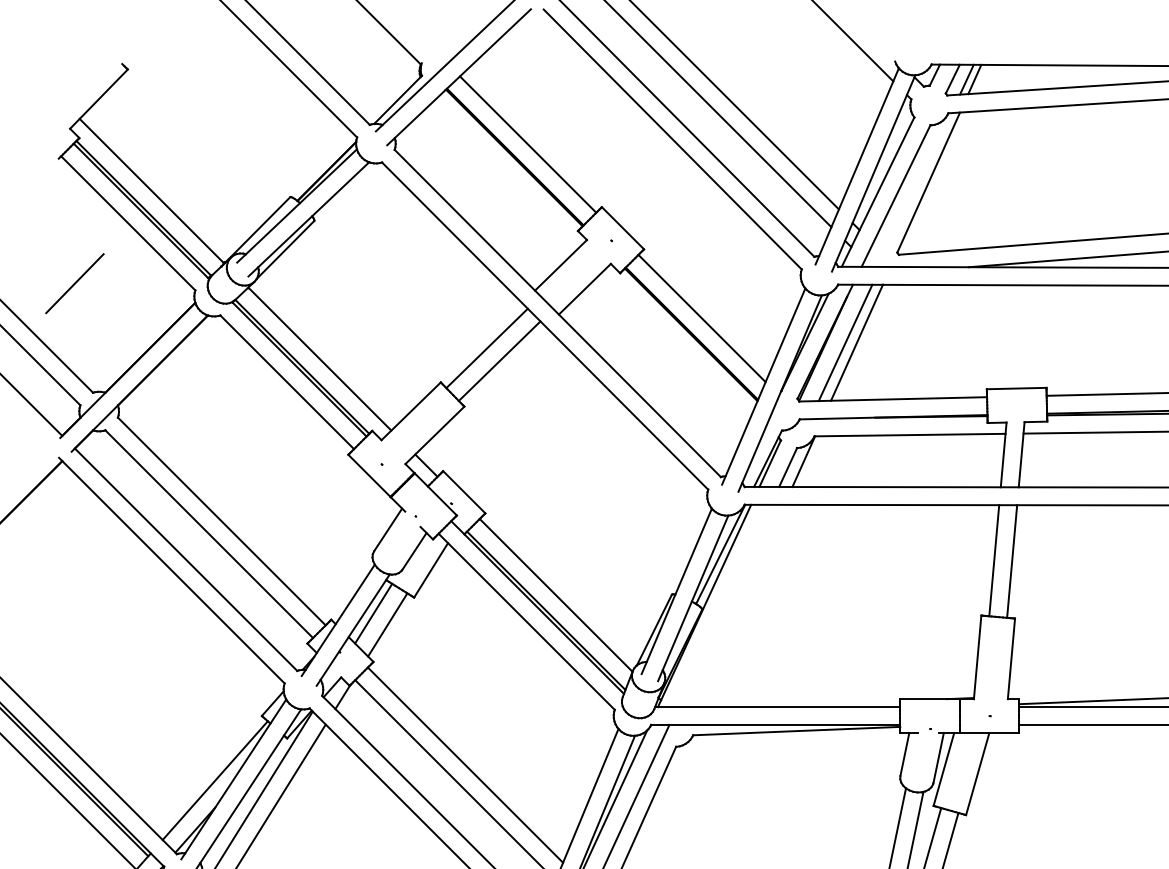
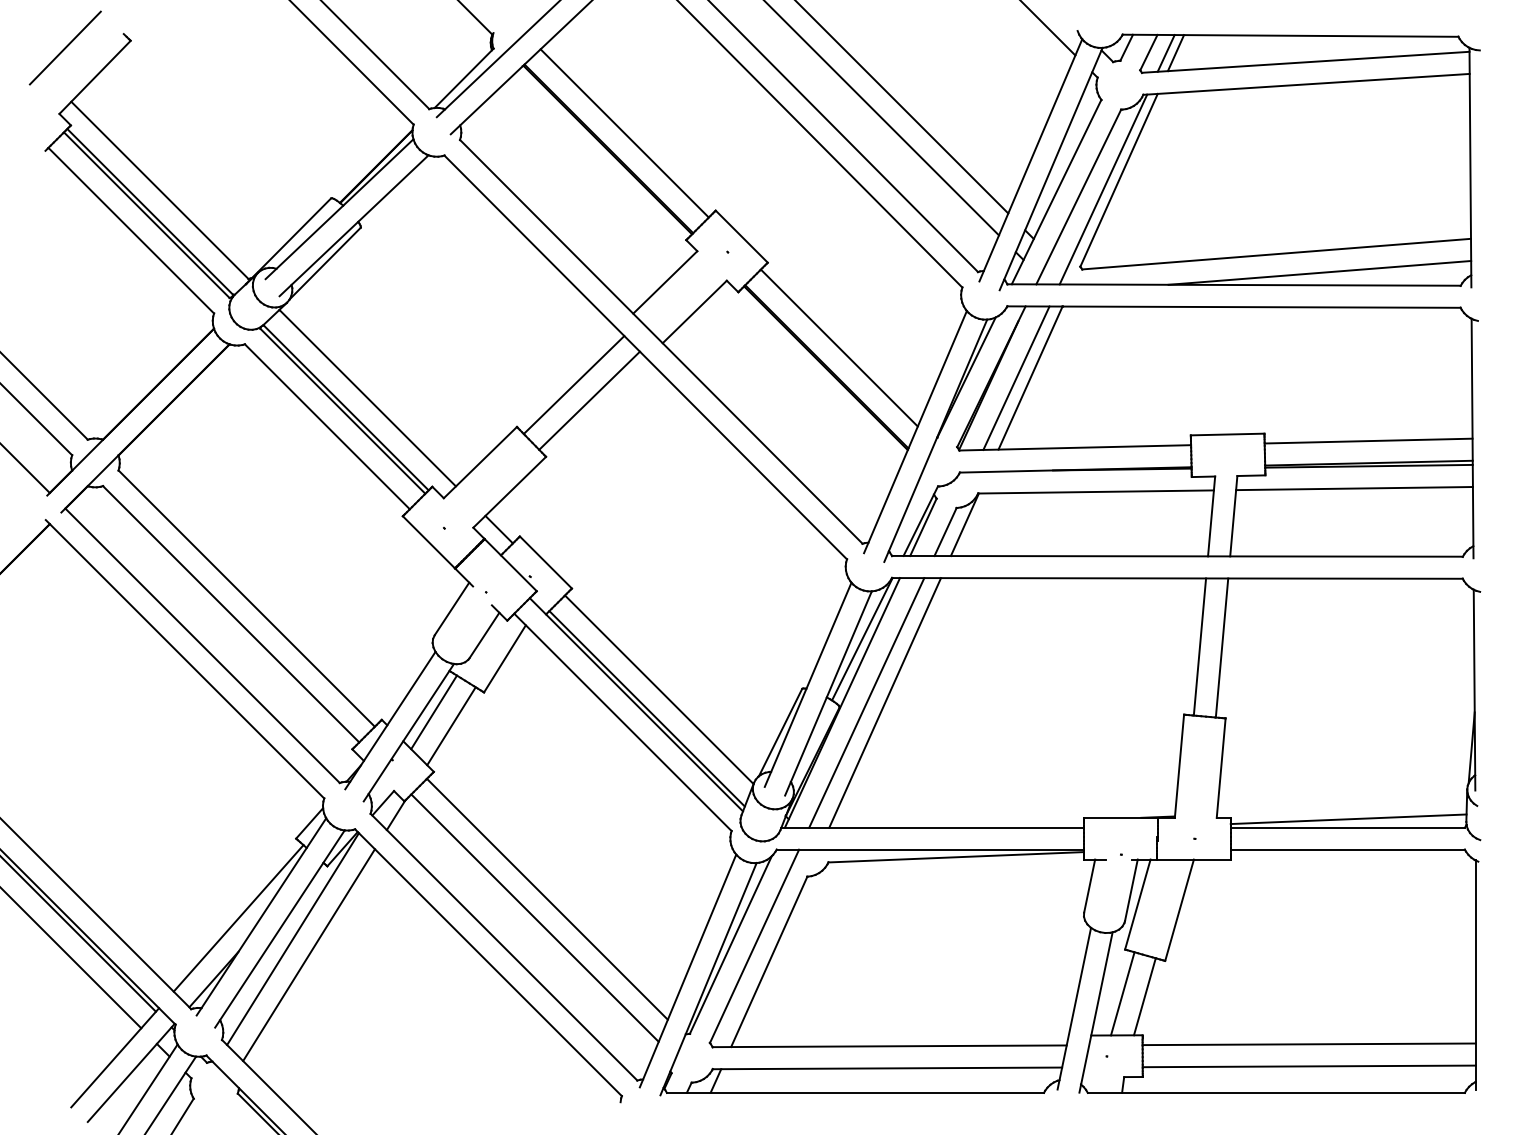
line: (916, 190) -> (1103, 189), added
line: (74, 283) -> (64, 47), moved
line: (724, 605) -> (866, 702), added
line: (739, 605) -> (885, 702), added

